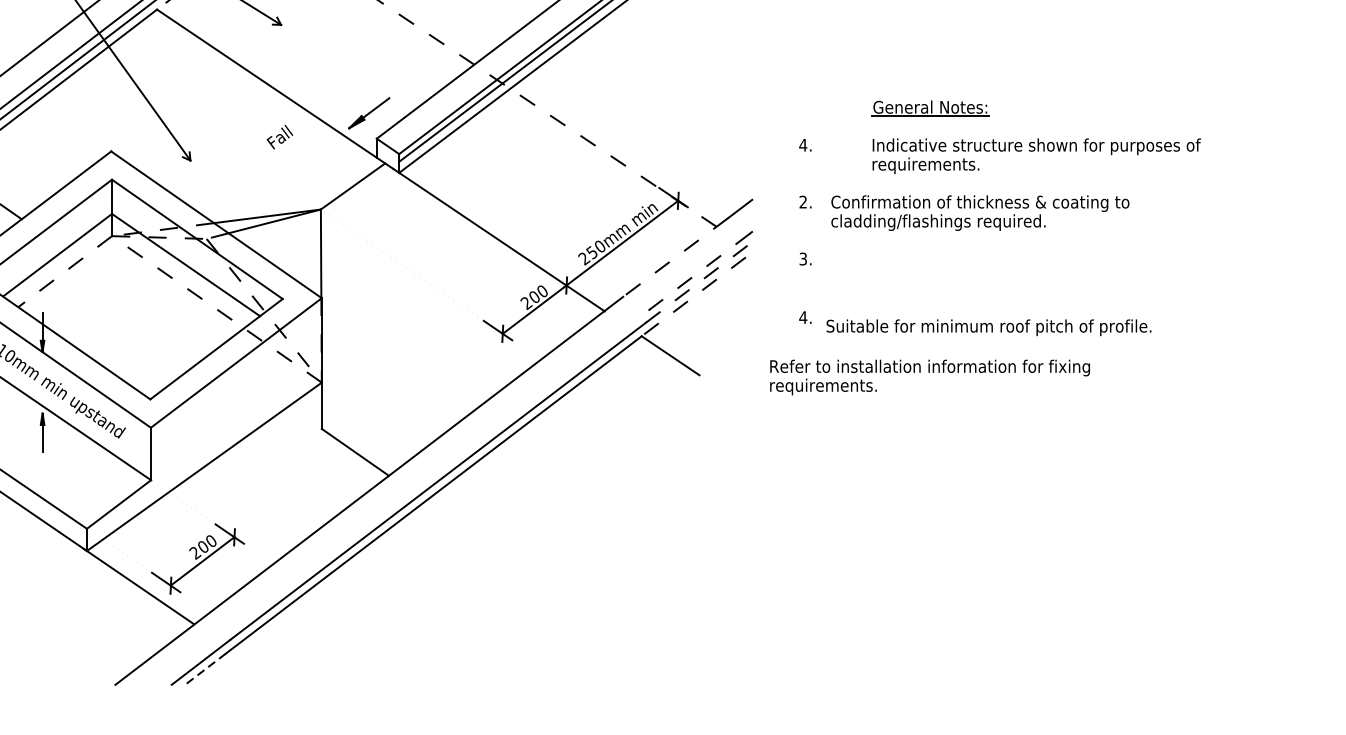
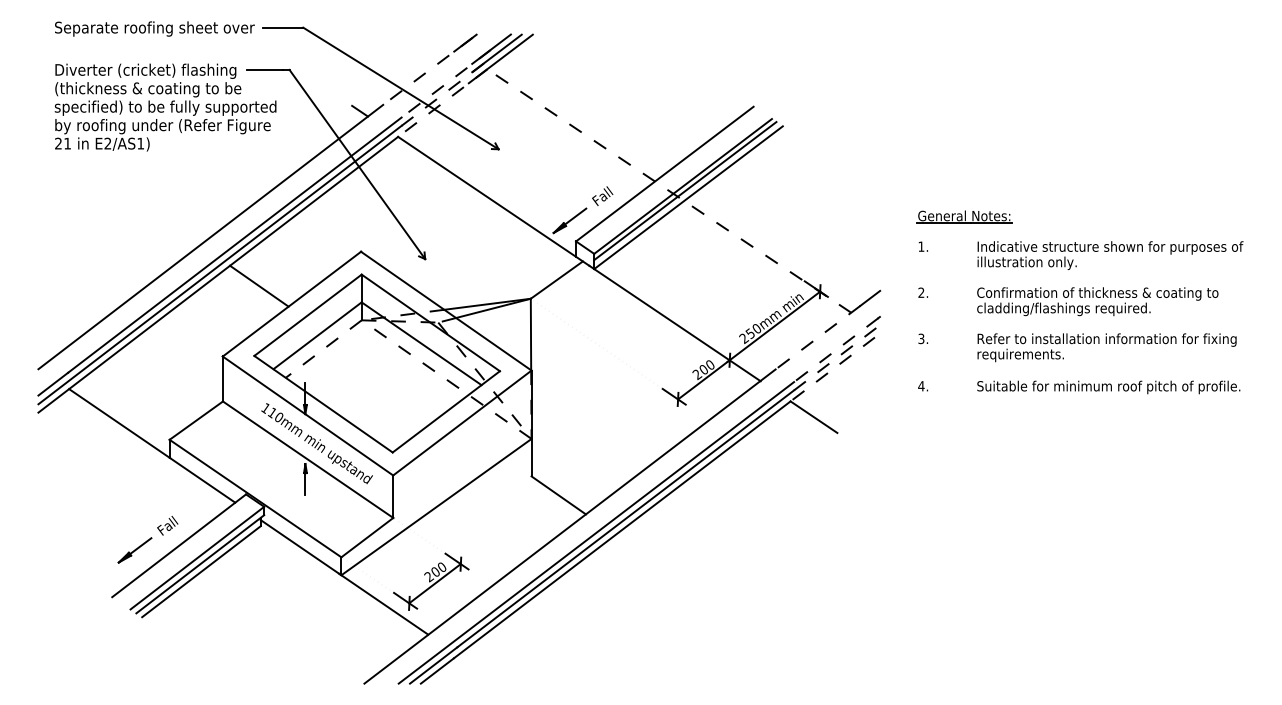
part: (930, 107) -> (964, 216), moved
text: (279, 136) -> (602, 195), moved
text: (803, 144) -> (921, 246), 4. -> 1.
text: (933, 165) -> (1026, 263), requirements. -> illustration only.
text: (979, 212) -> (1097, 301), moved
text: (988, 327) -> (1108, 387), moved
text: (929, 377) -> (1106, 347), moved
line: (402, 498) -> (596, 532), added
line: (205, 668) -> (437, 670), dashed -> solid

